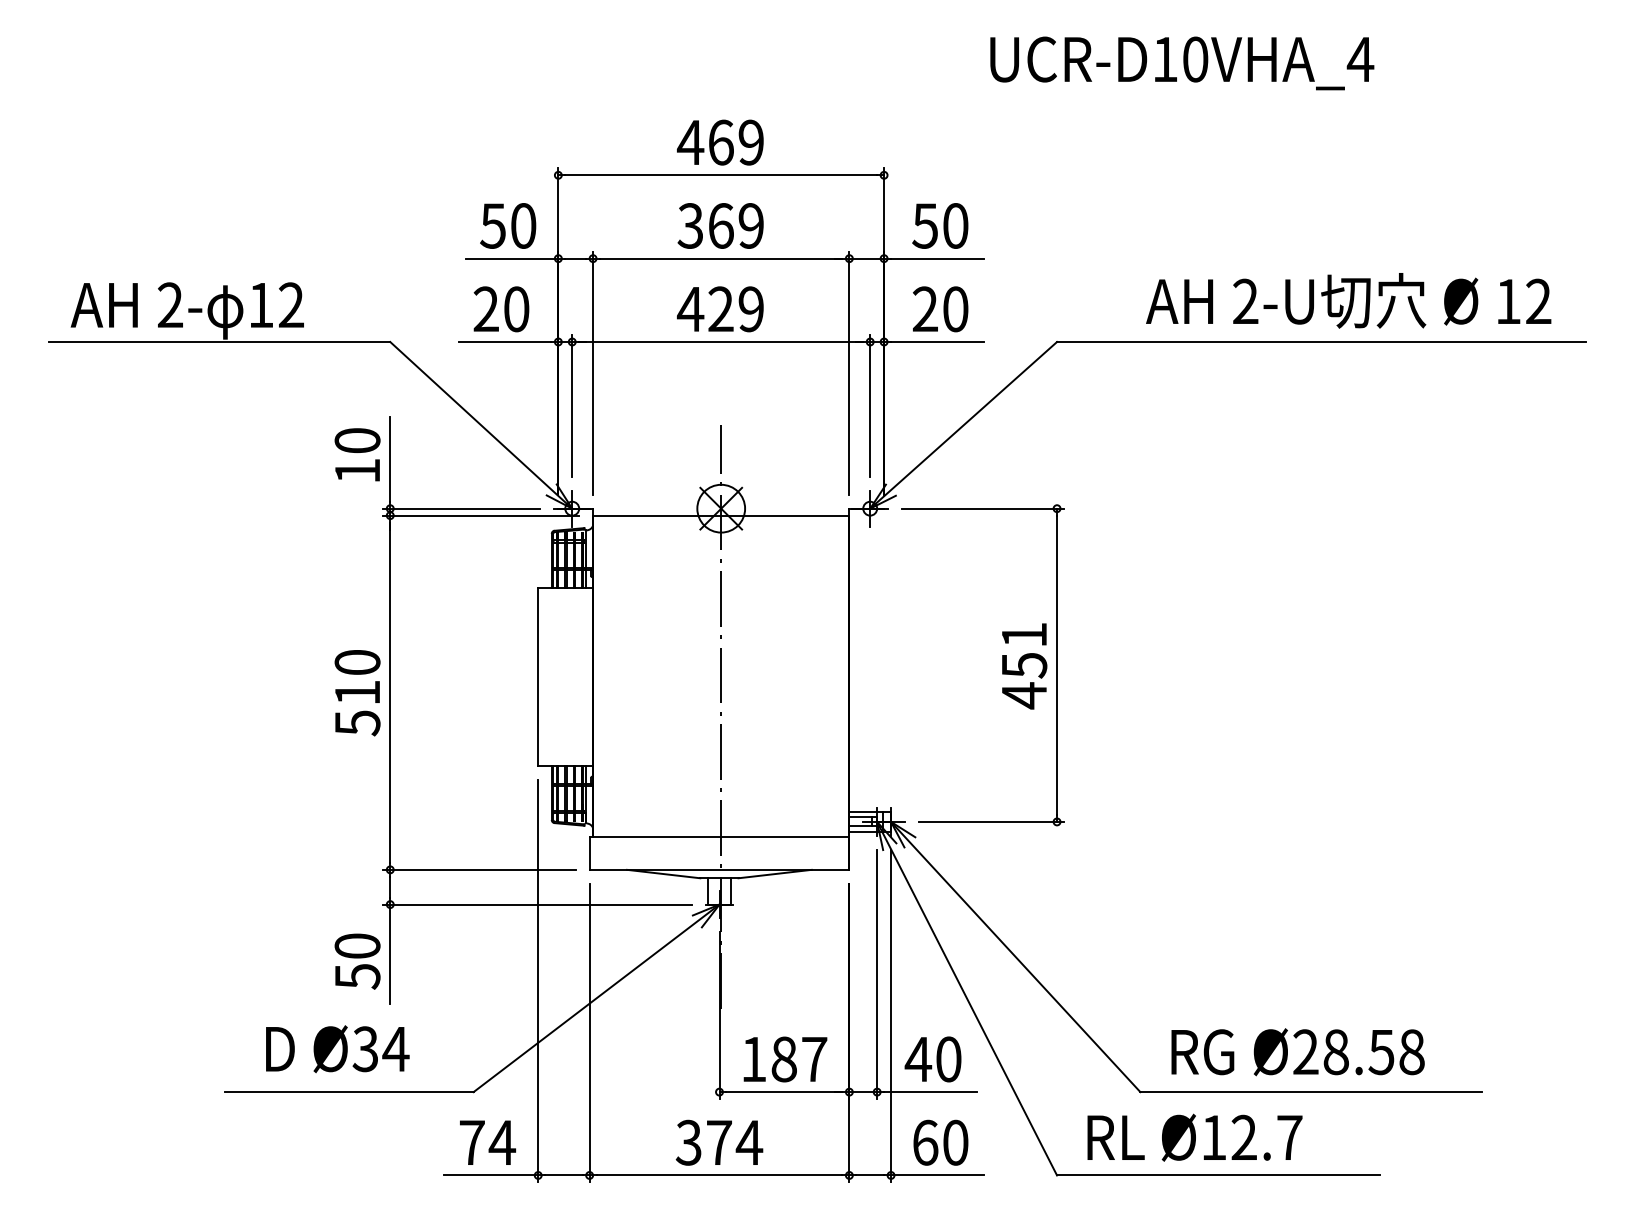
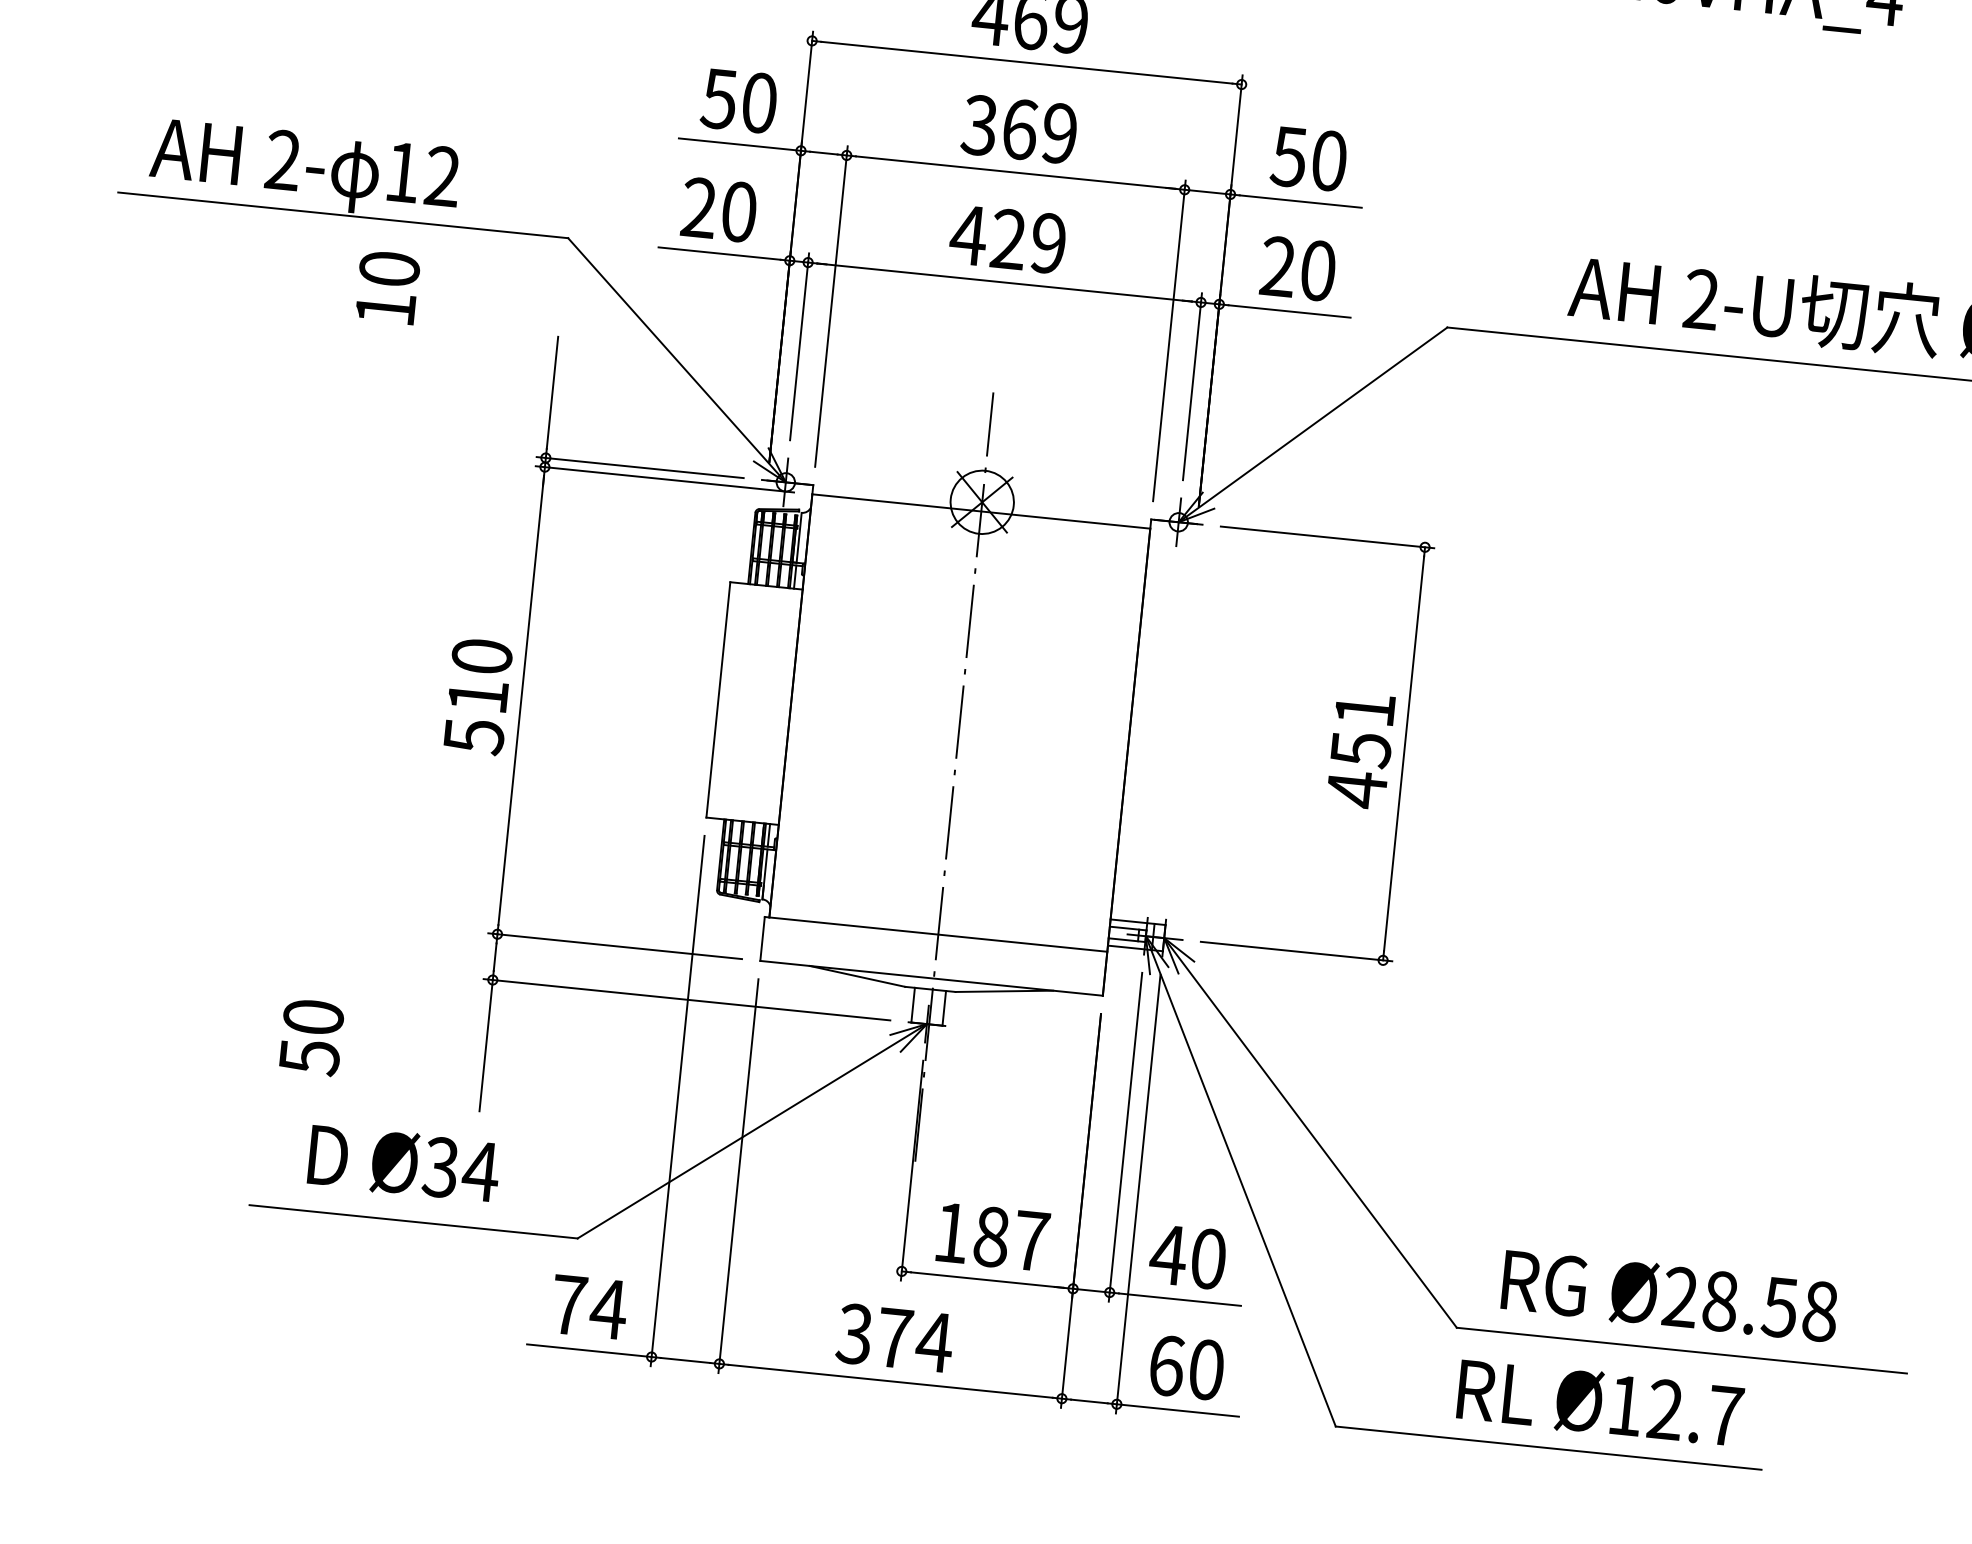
text: (357, 454) -> (387, 287), moved
text: (357, 961) -> (311, 1037), moved
text: (1194, 1137) -> (1599, 1402), moved

